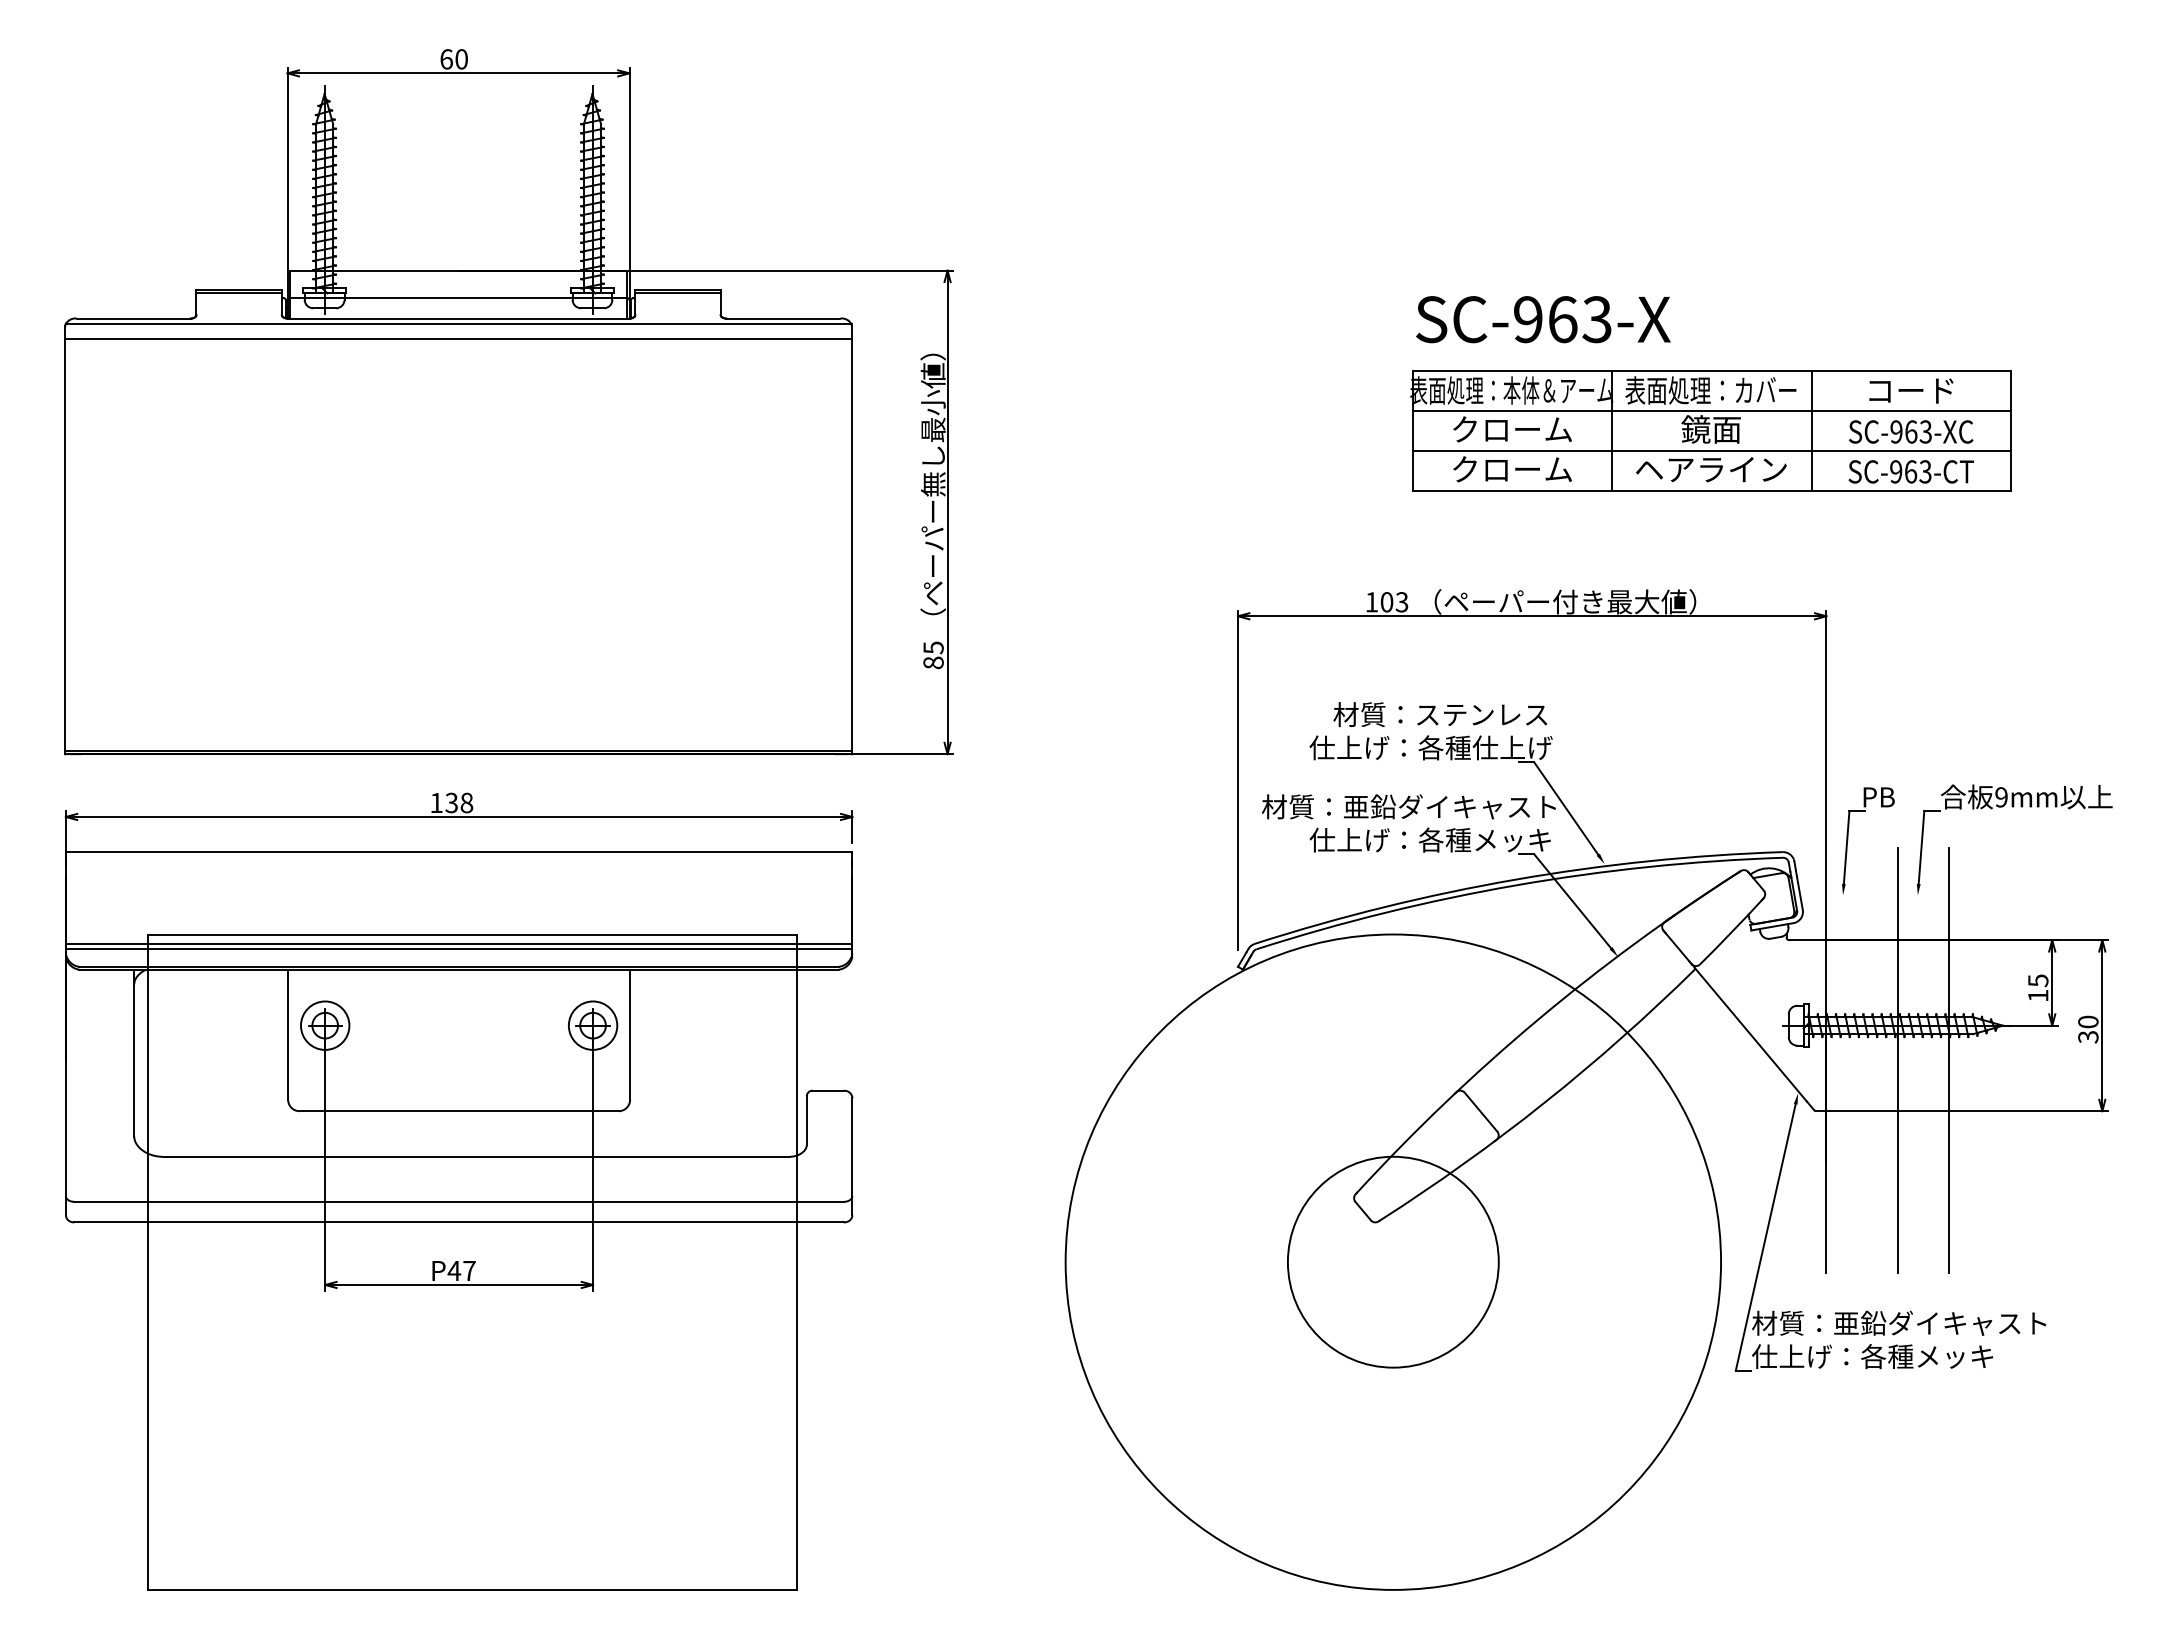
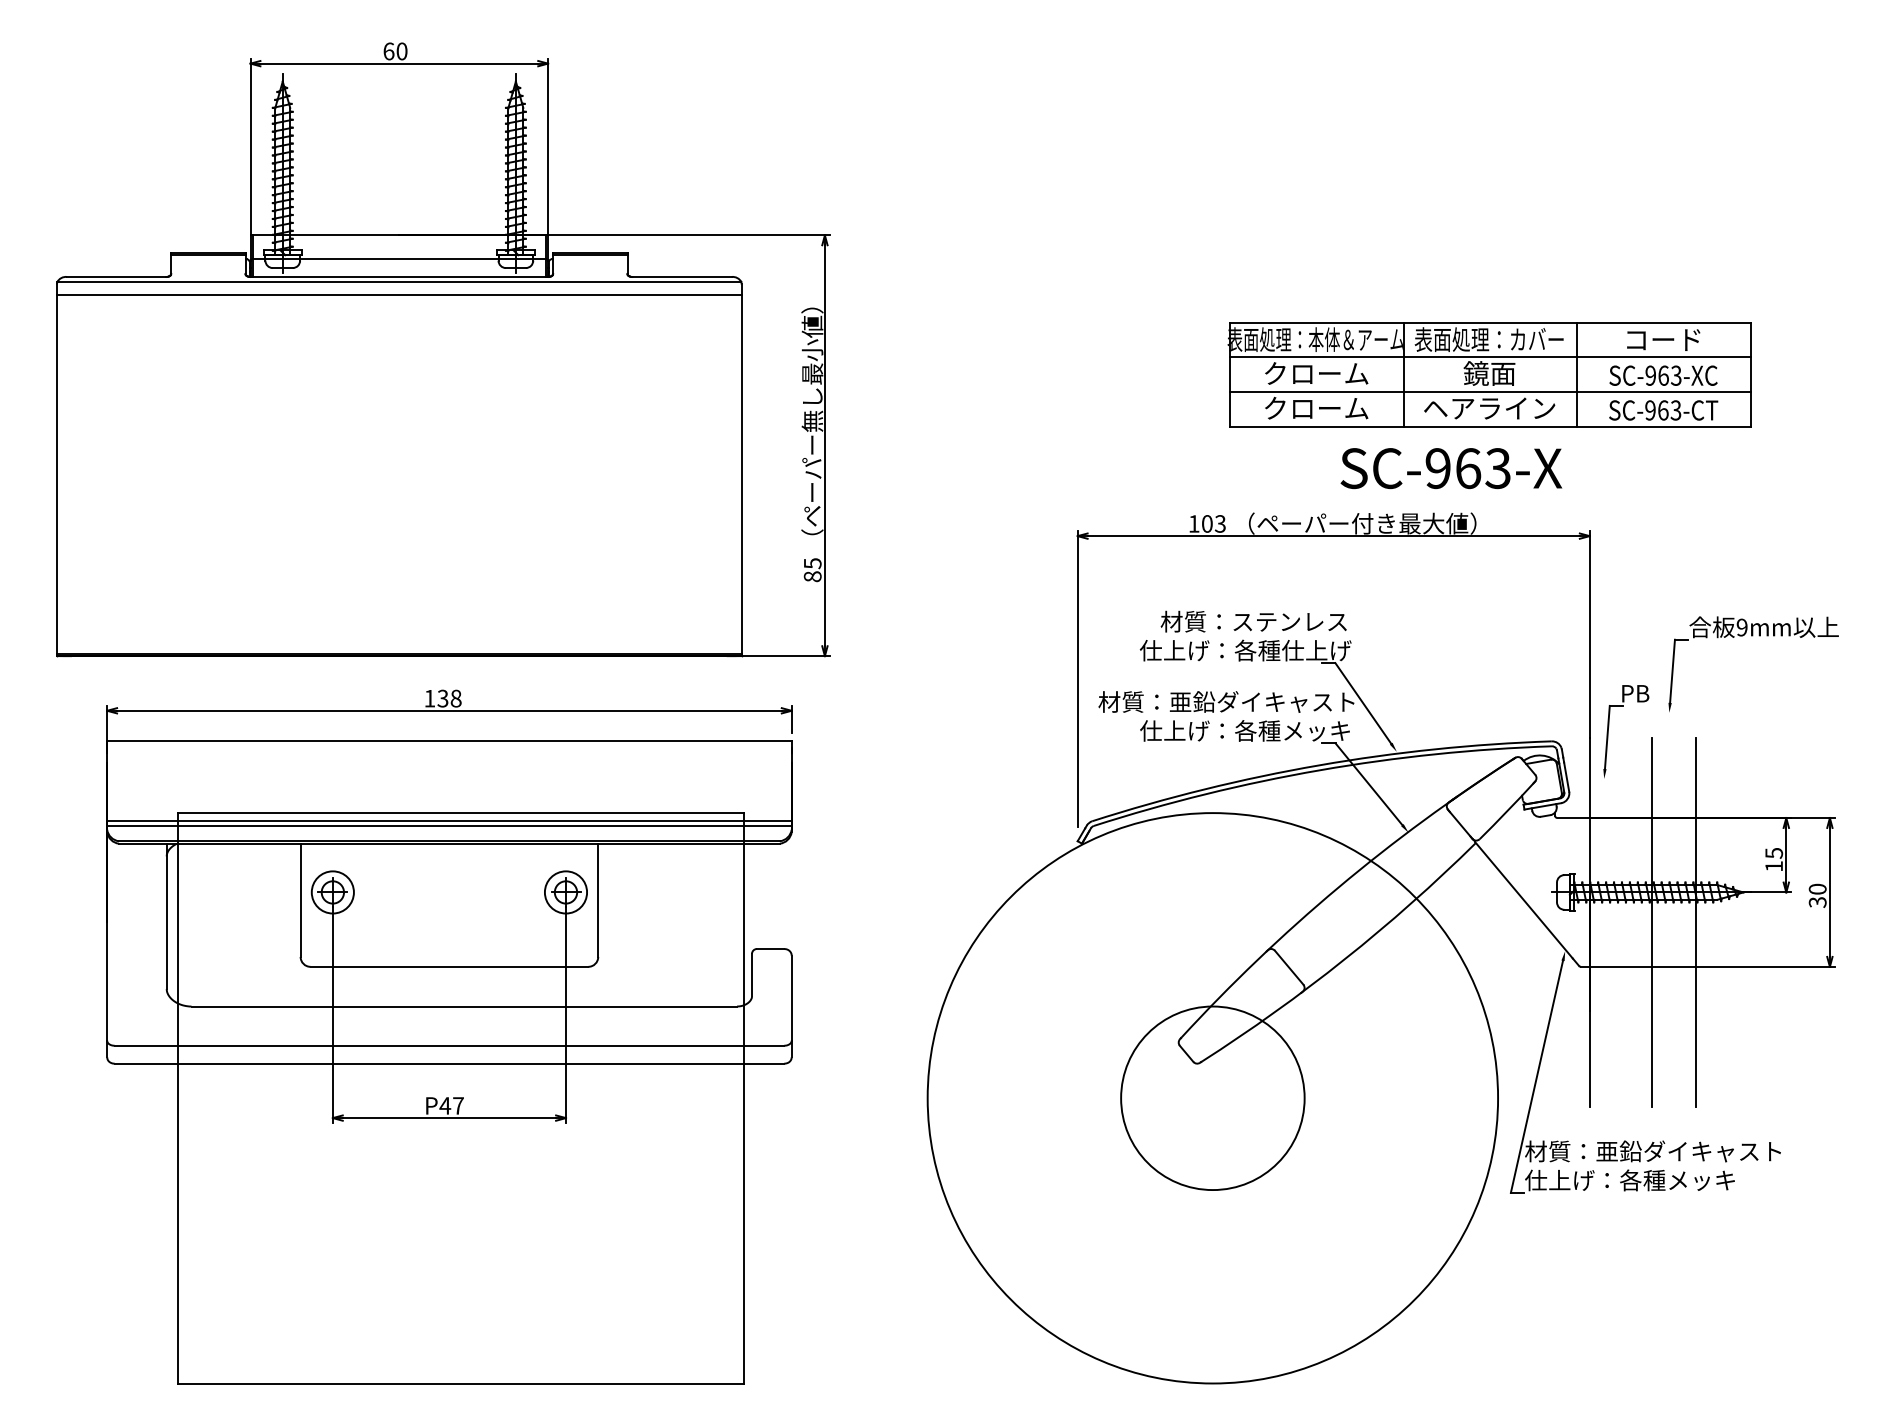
text: (1543, 319) -> (1451, 468), moved
part: (2013, 807) -> (1752, 636), moved
part: (458, 1191) -> (448, 1036), moved

